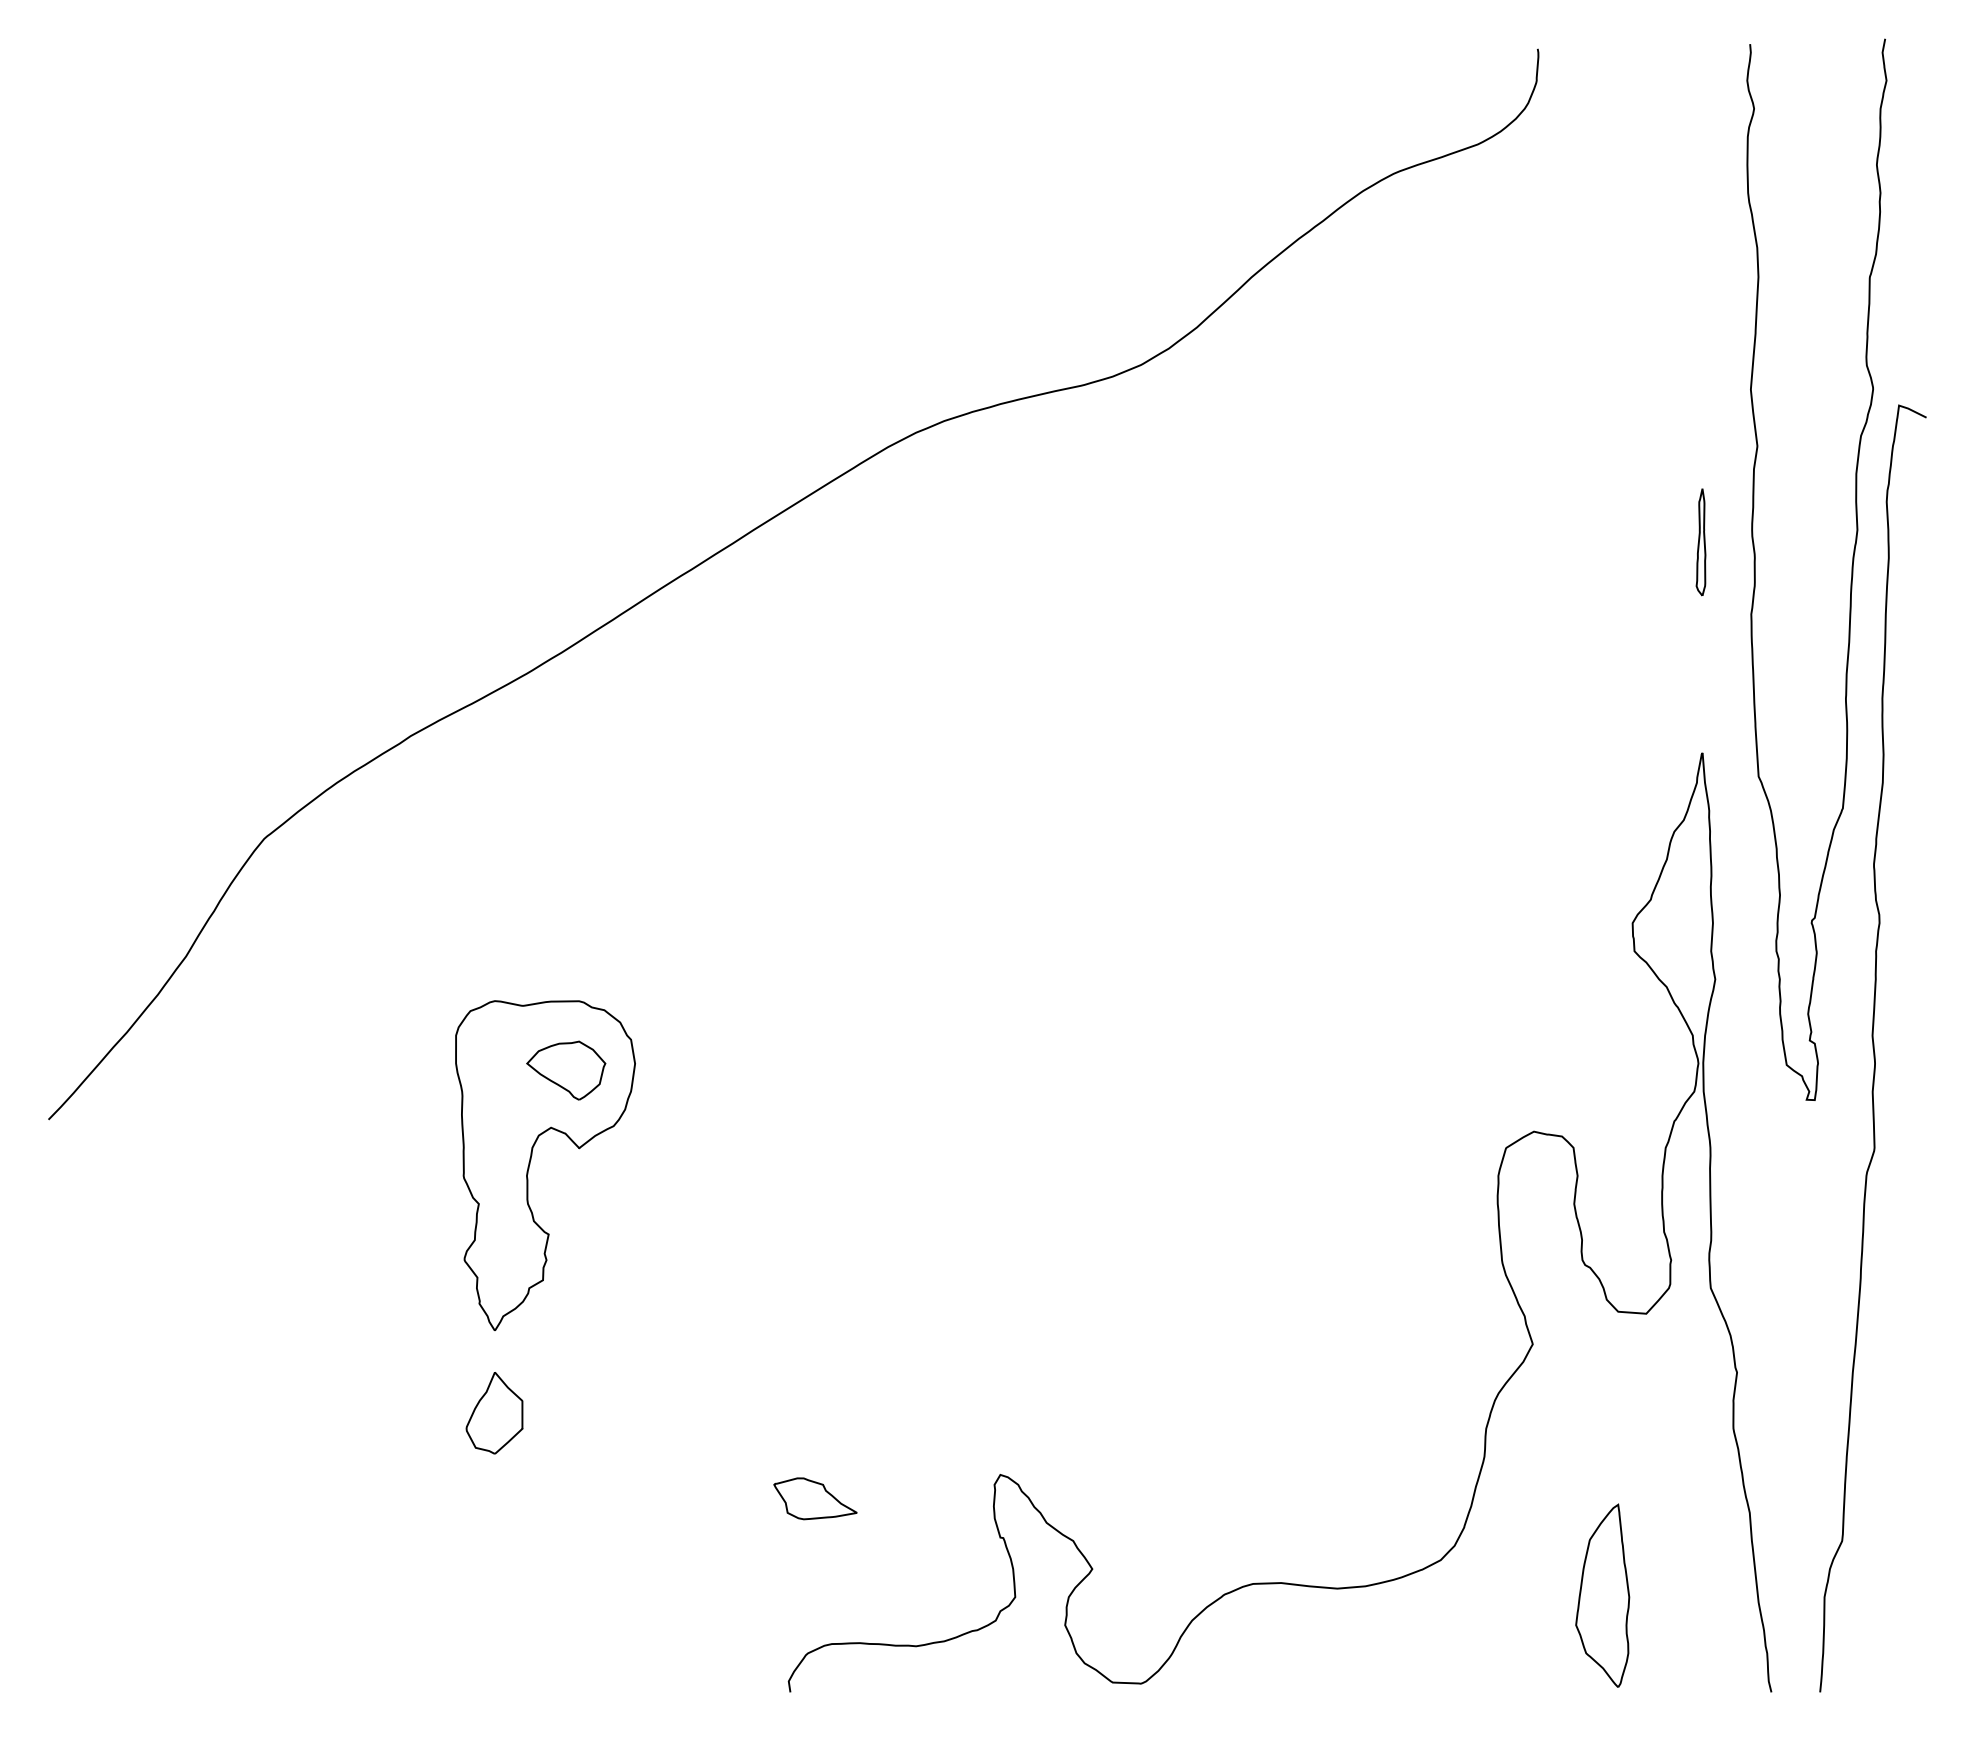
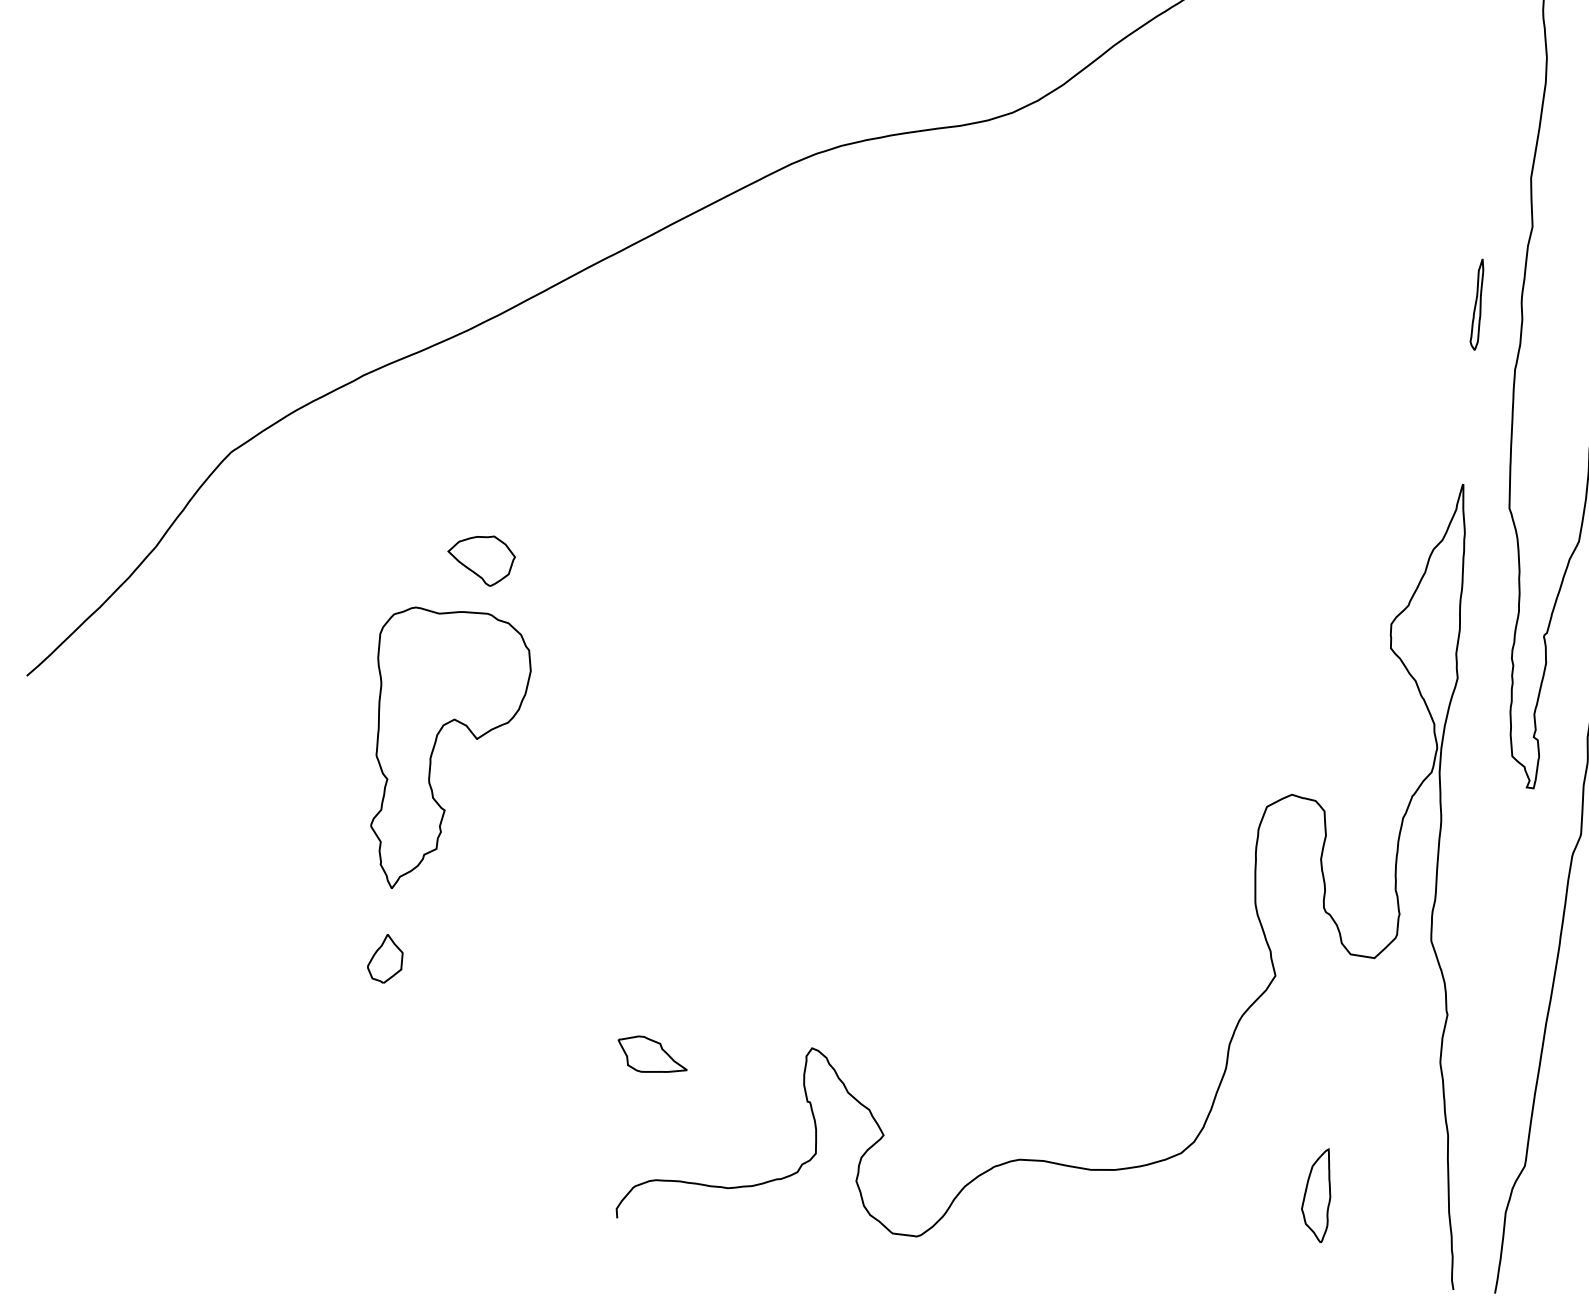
part: (566, 1070) -> (481, 560), moved
part: (494, 1413) -> (385, 958), size x0.7
part: (1602, 1595) -> (1316, 1195), size x0.6

